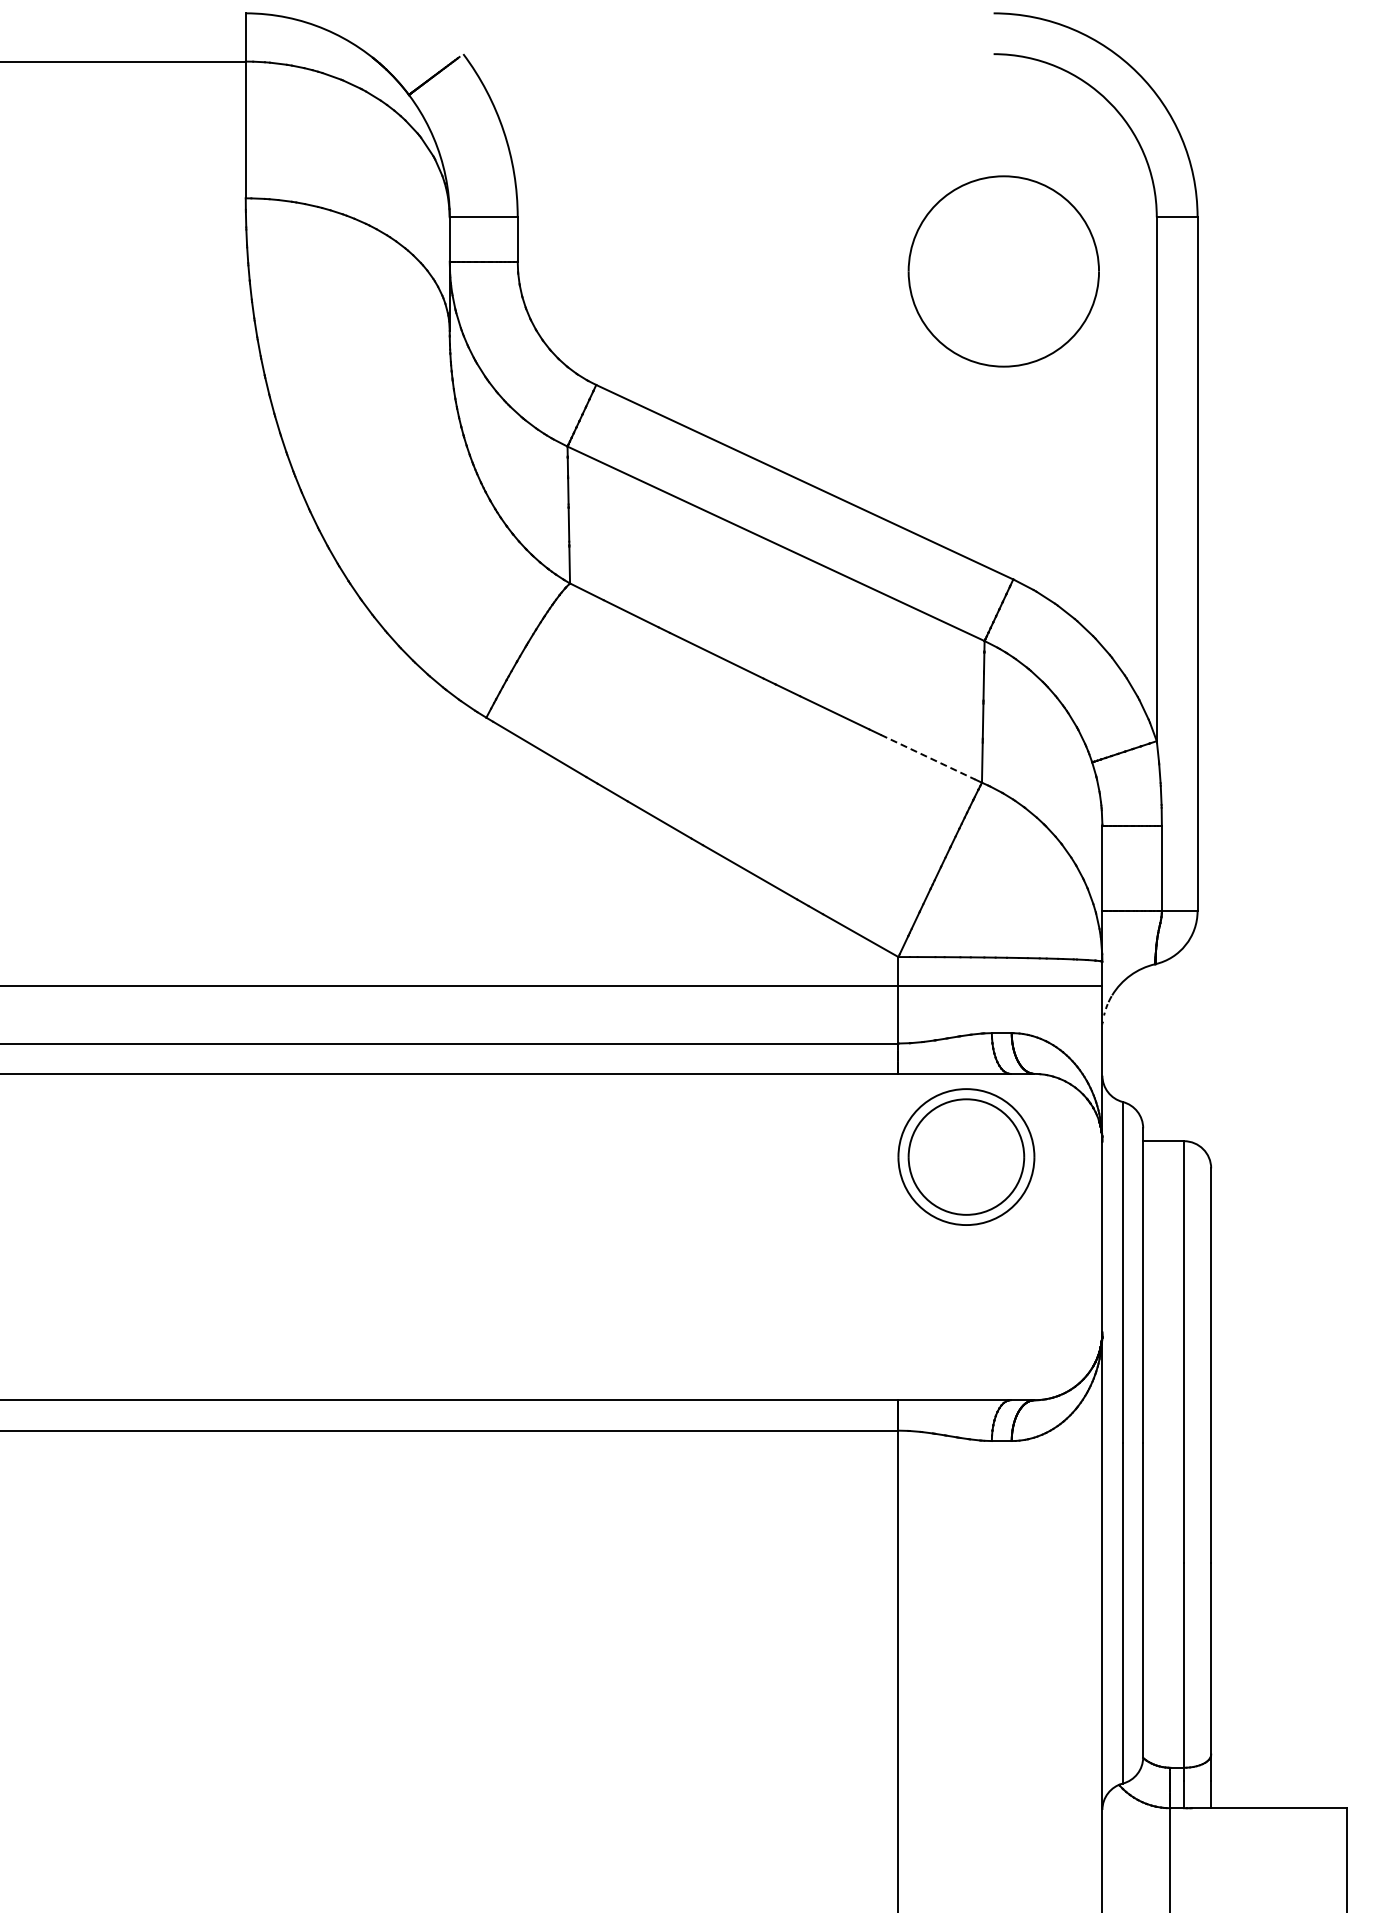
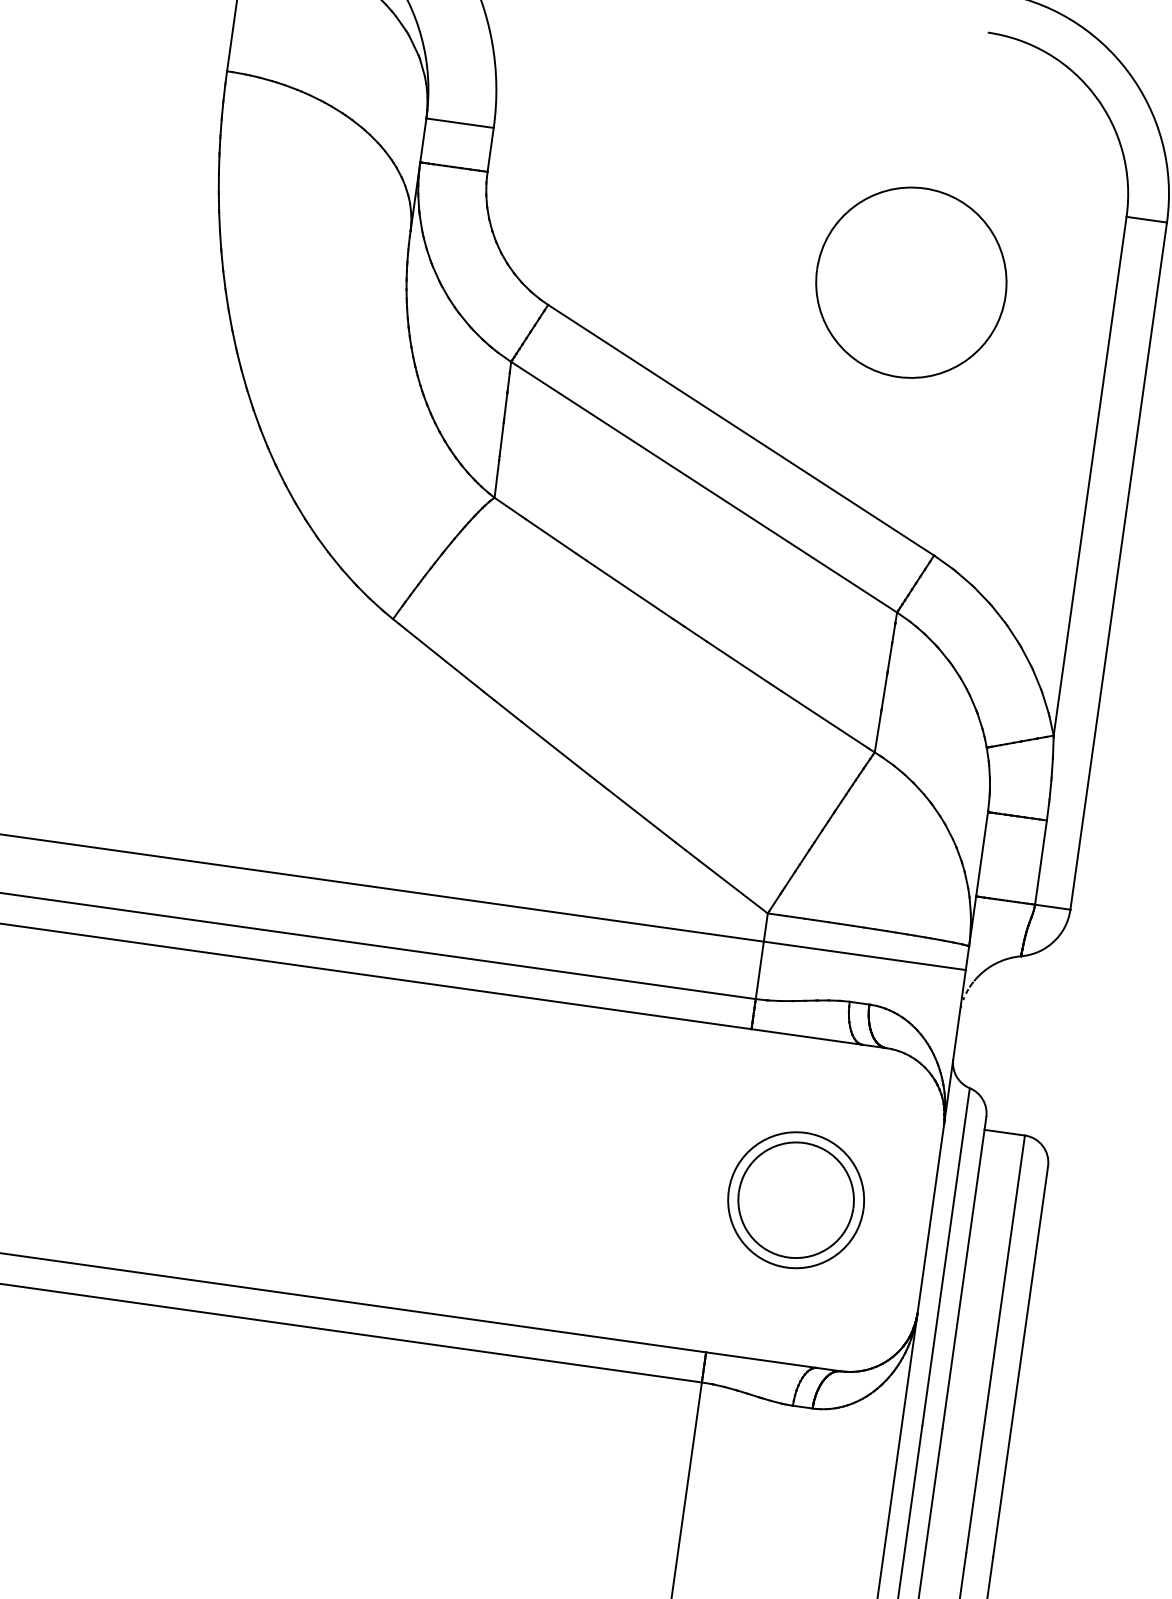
part: (1003, 271) -> (911, 282), moved
line: (928, 757) -> (825, 720), dashed -> solid
part: (966, 1156) -> (796, 1199), moved

